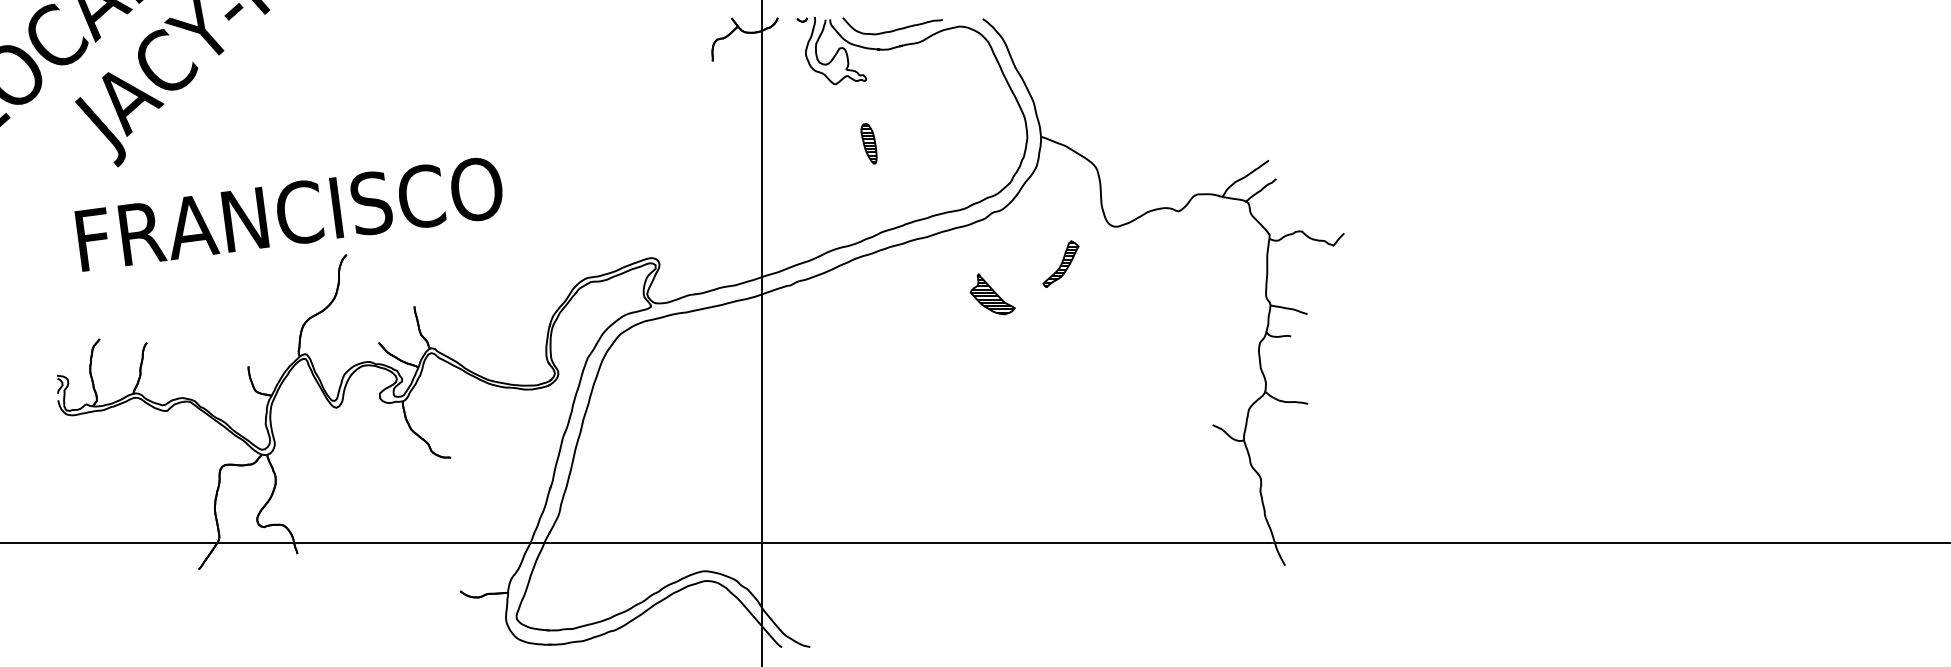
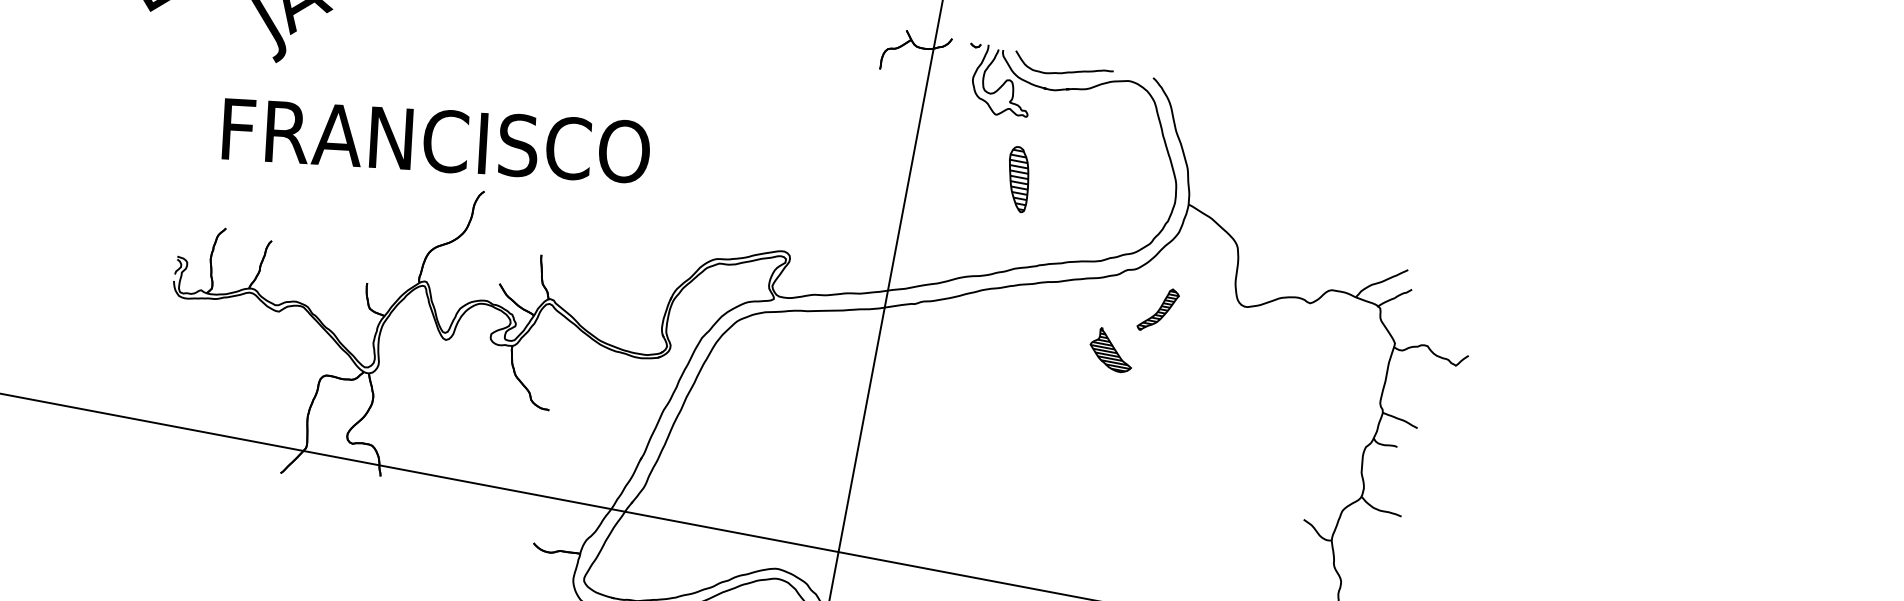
part: (868, 143) -> (1017, 179), size x1.6
part: (1060, 263) -> (1158, 309), moved

